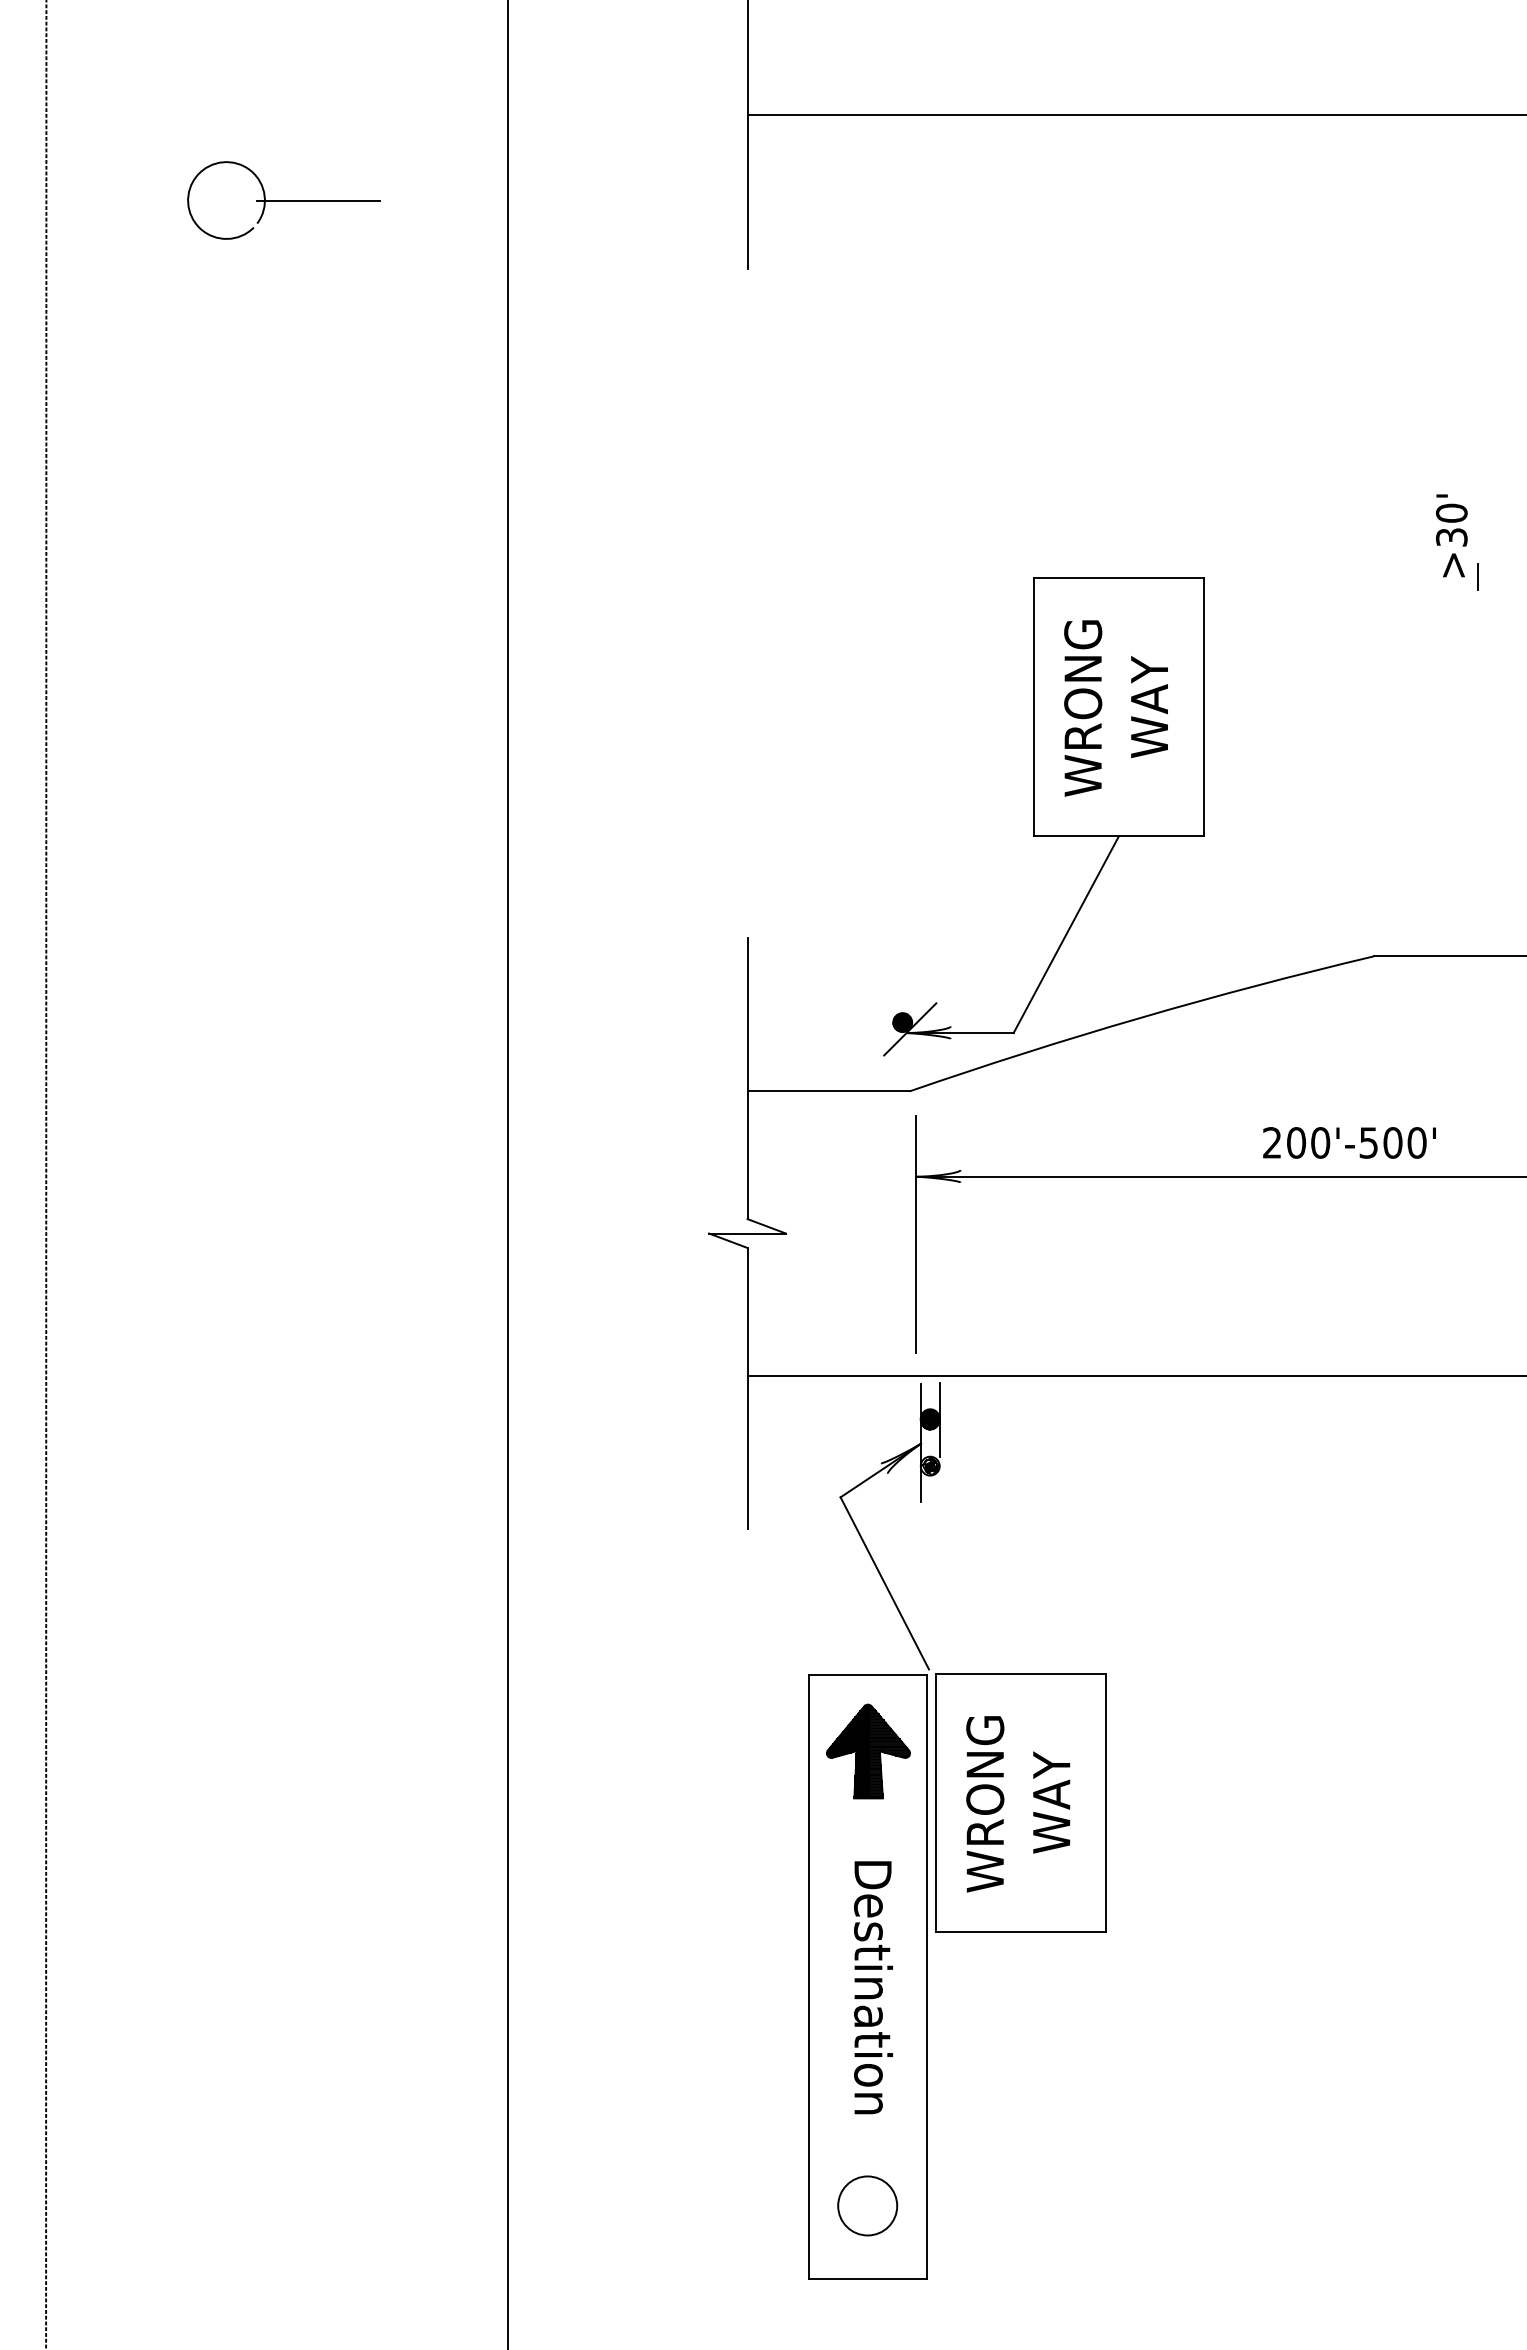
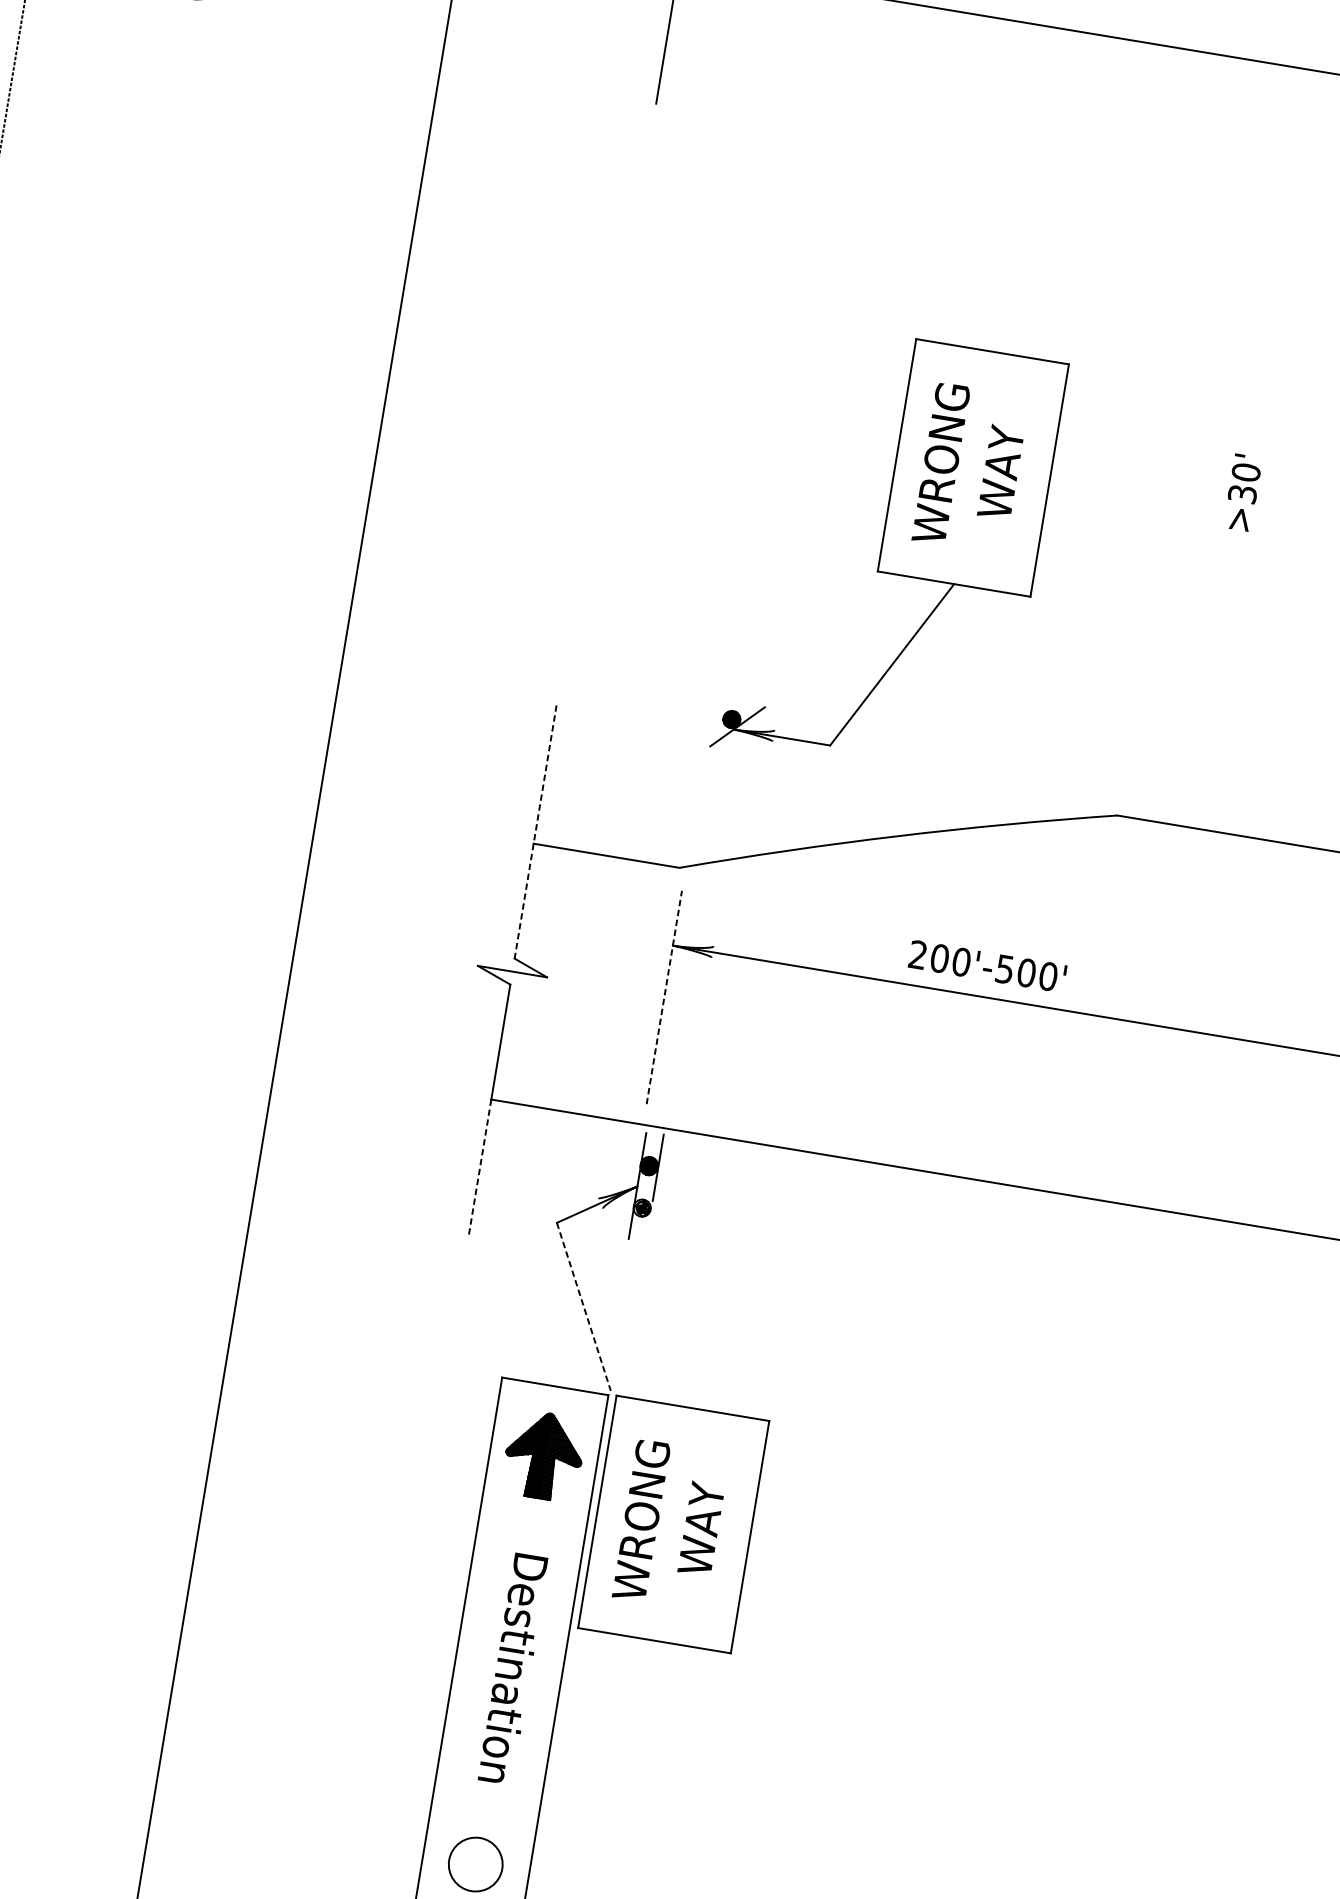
text: (1451, 535) -> (1242, 492), moved
line: (1478, 576) -> (1268, 489), removed
part: (1043, 816) -> (889, 555), moved
line: (747, 1078) -> (535, 832), solid -> dashed
text: (1349, 1142) -> (987, 966), moved
line: (916, 1234) -> (664, 997), solid -> dashed
line: (747, 1452) -> (479, 1168), solid -> dashed
line: (884, 1583) -> (583, 1306), solid -> dashed

